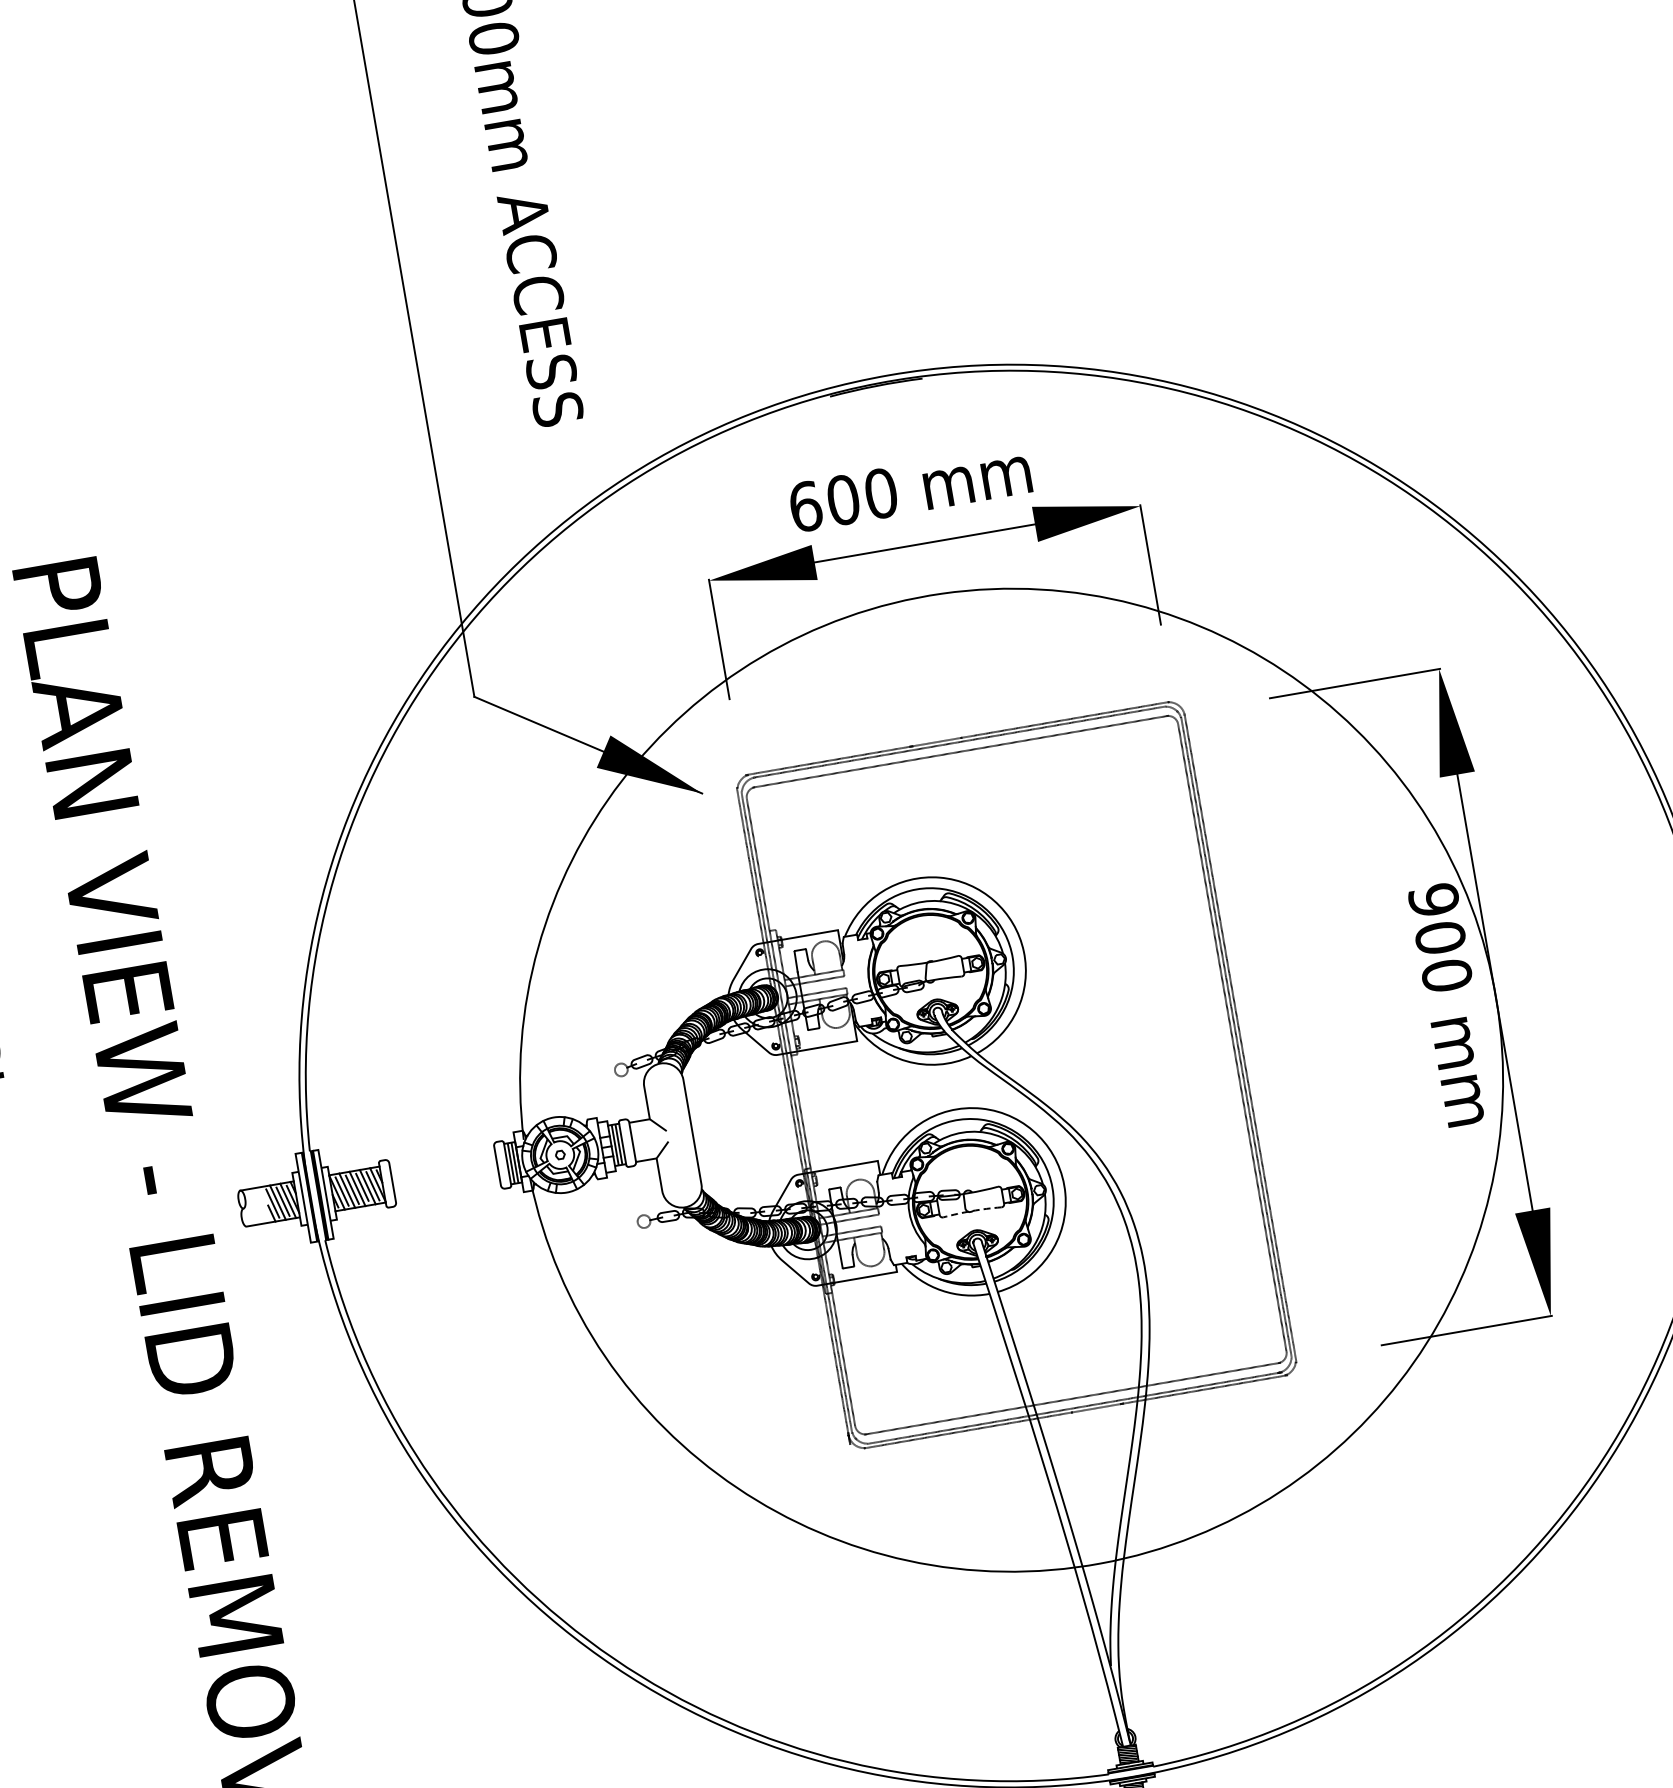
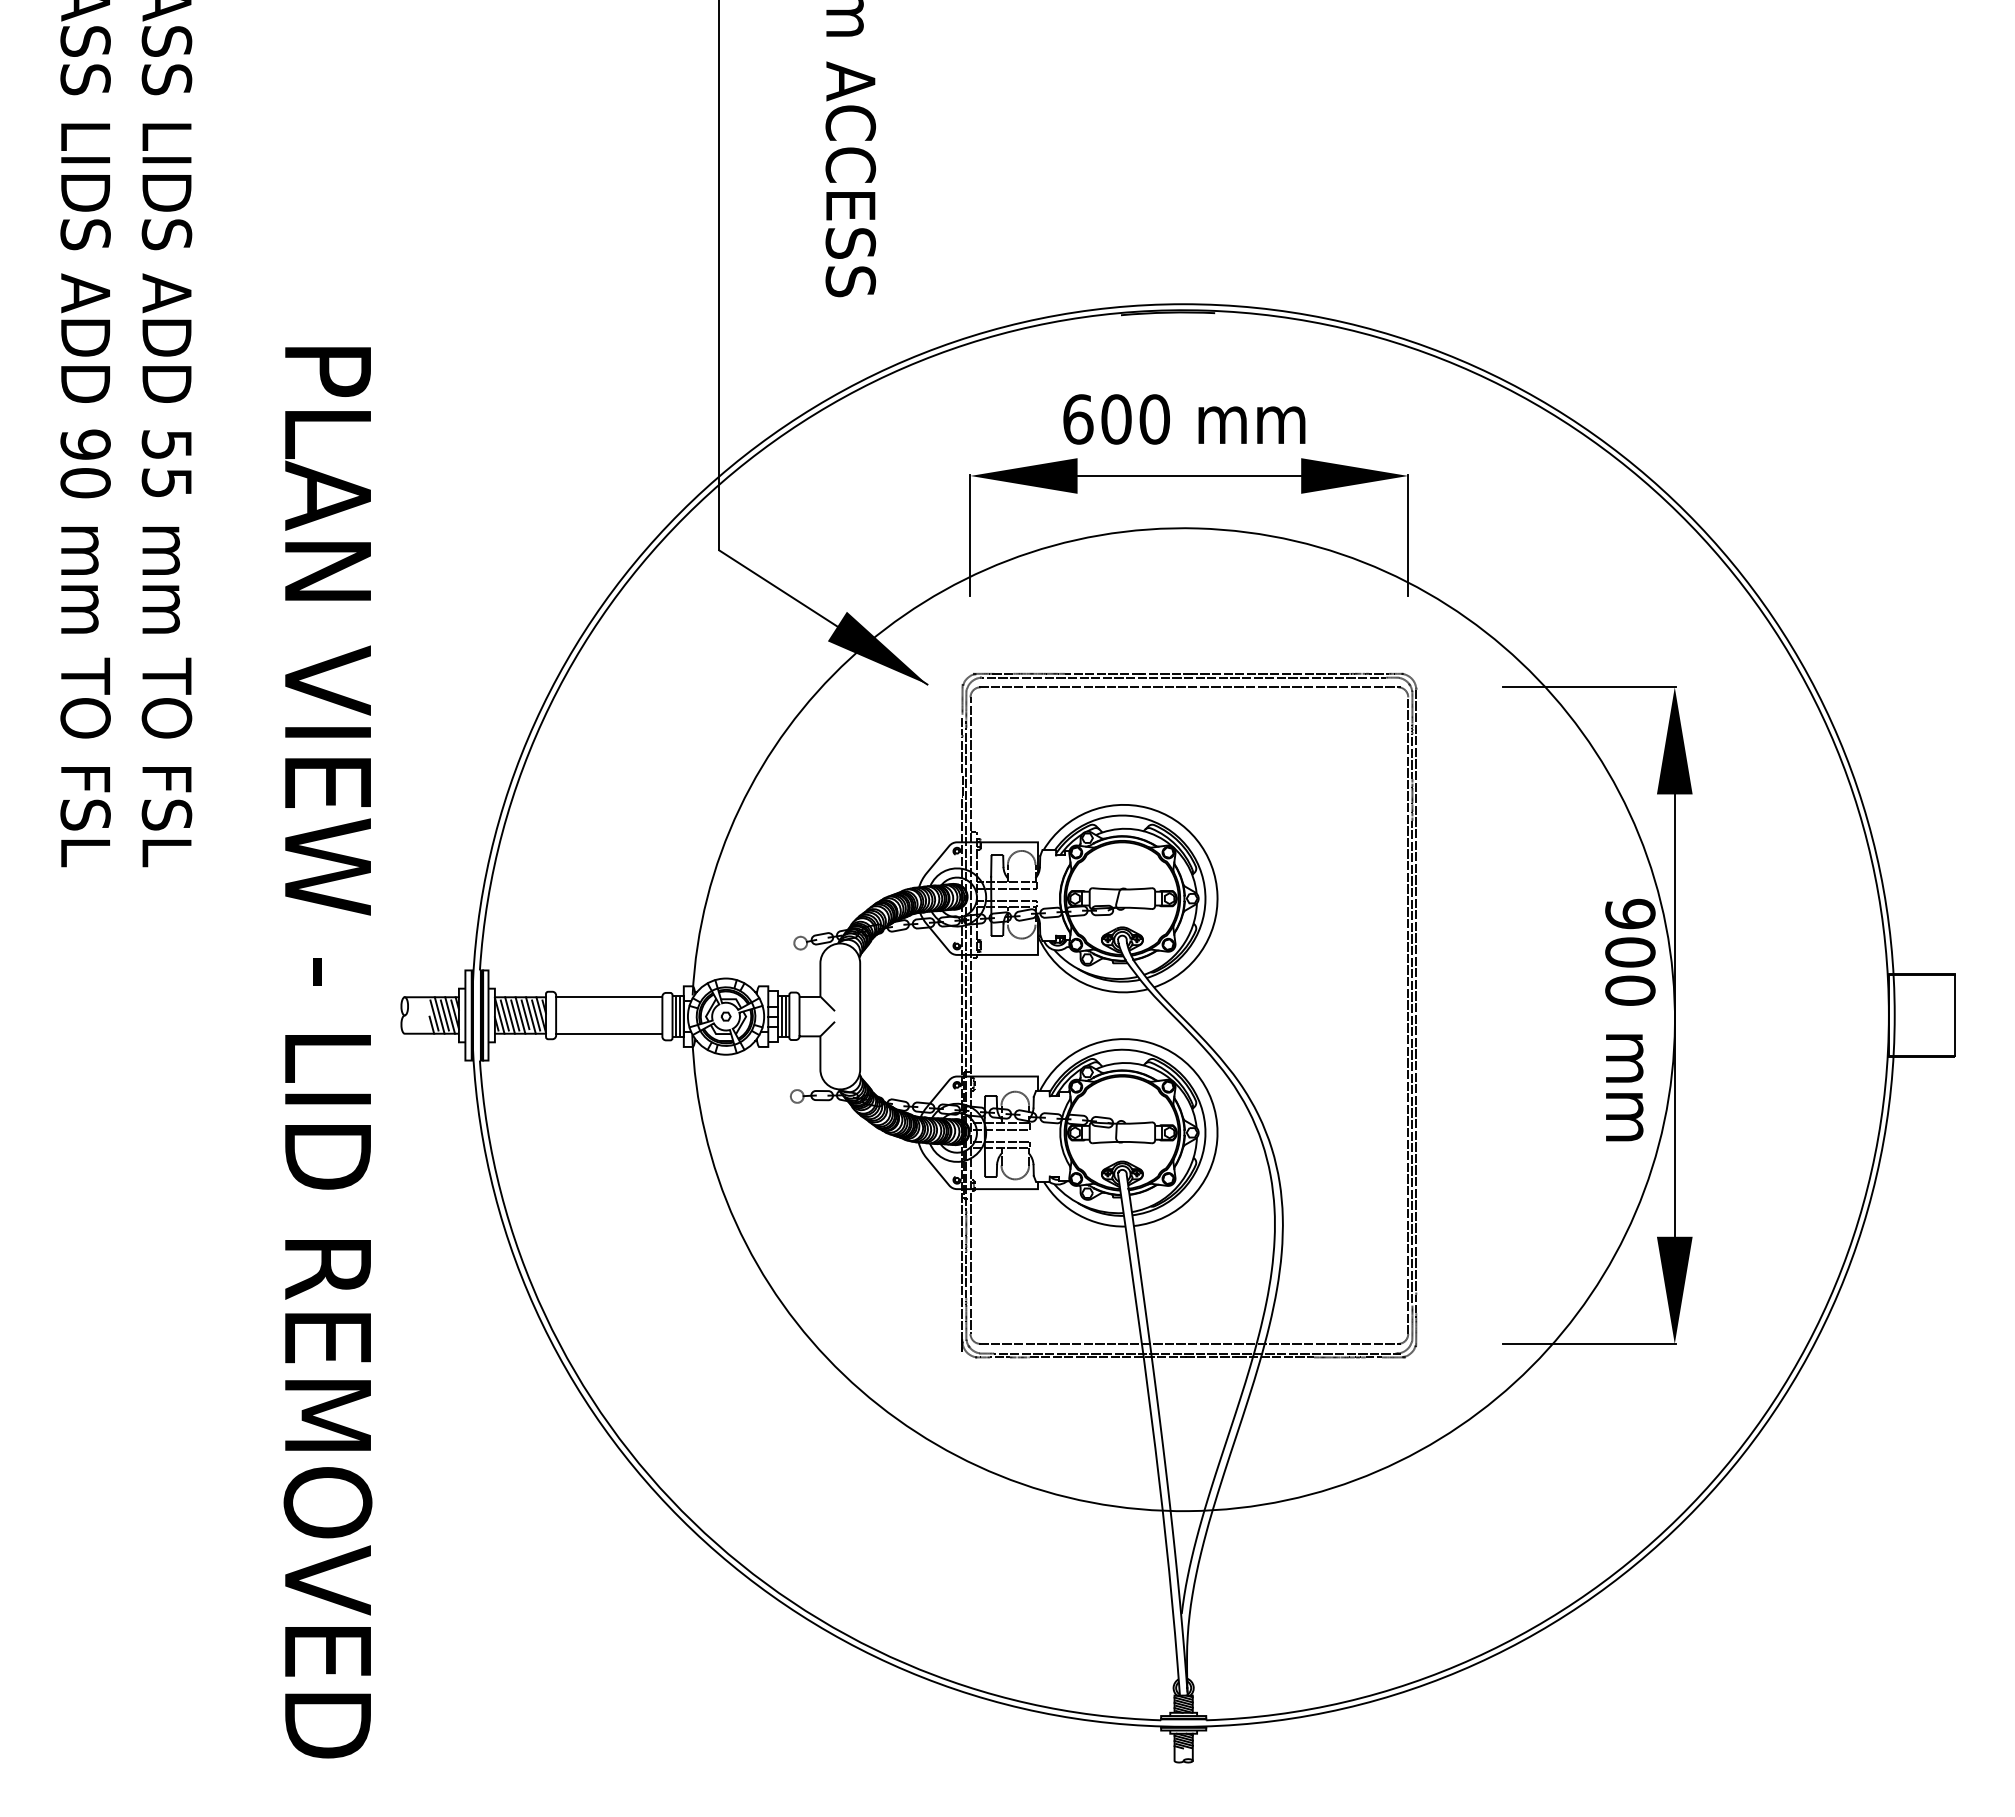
line: (442, 1155) -> (609, 996), added
line: (448, 1192) -> (609, 1034), added
line: (972, 1210) -> (1122, 1141), dashed -> solid

